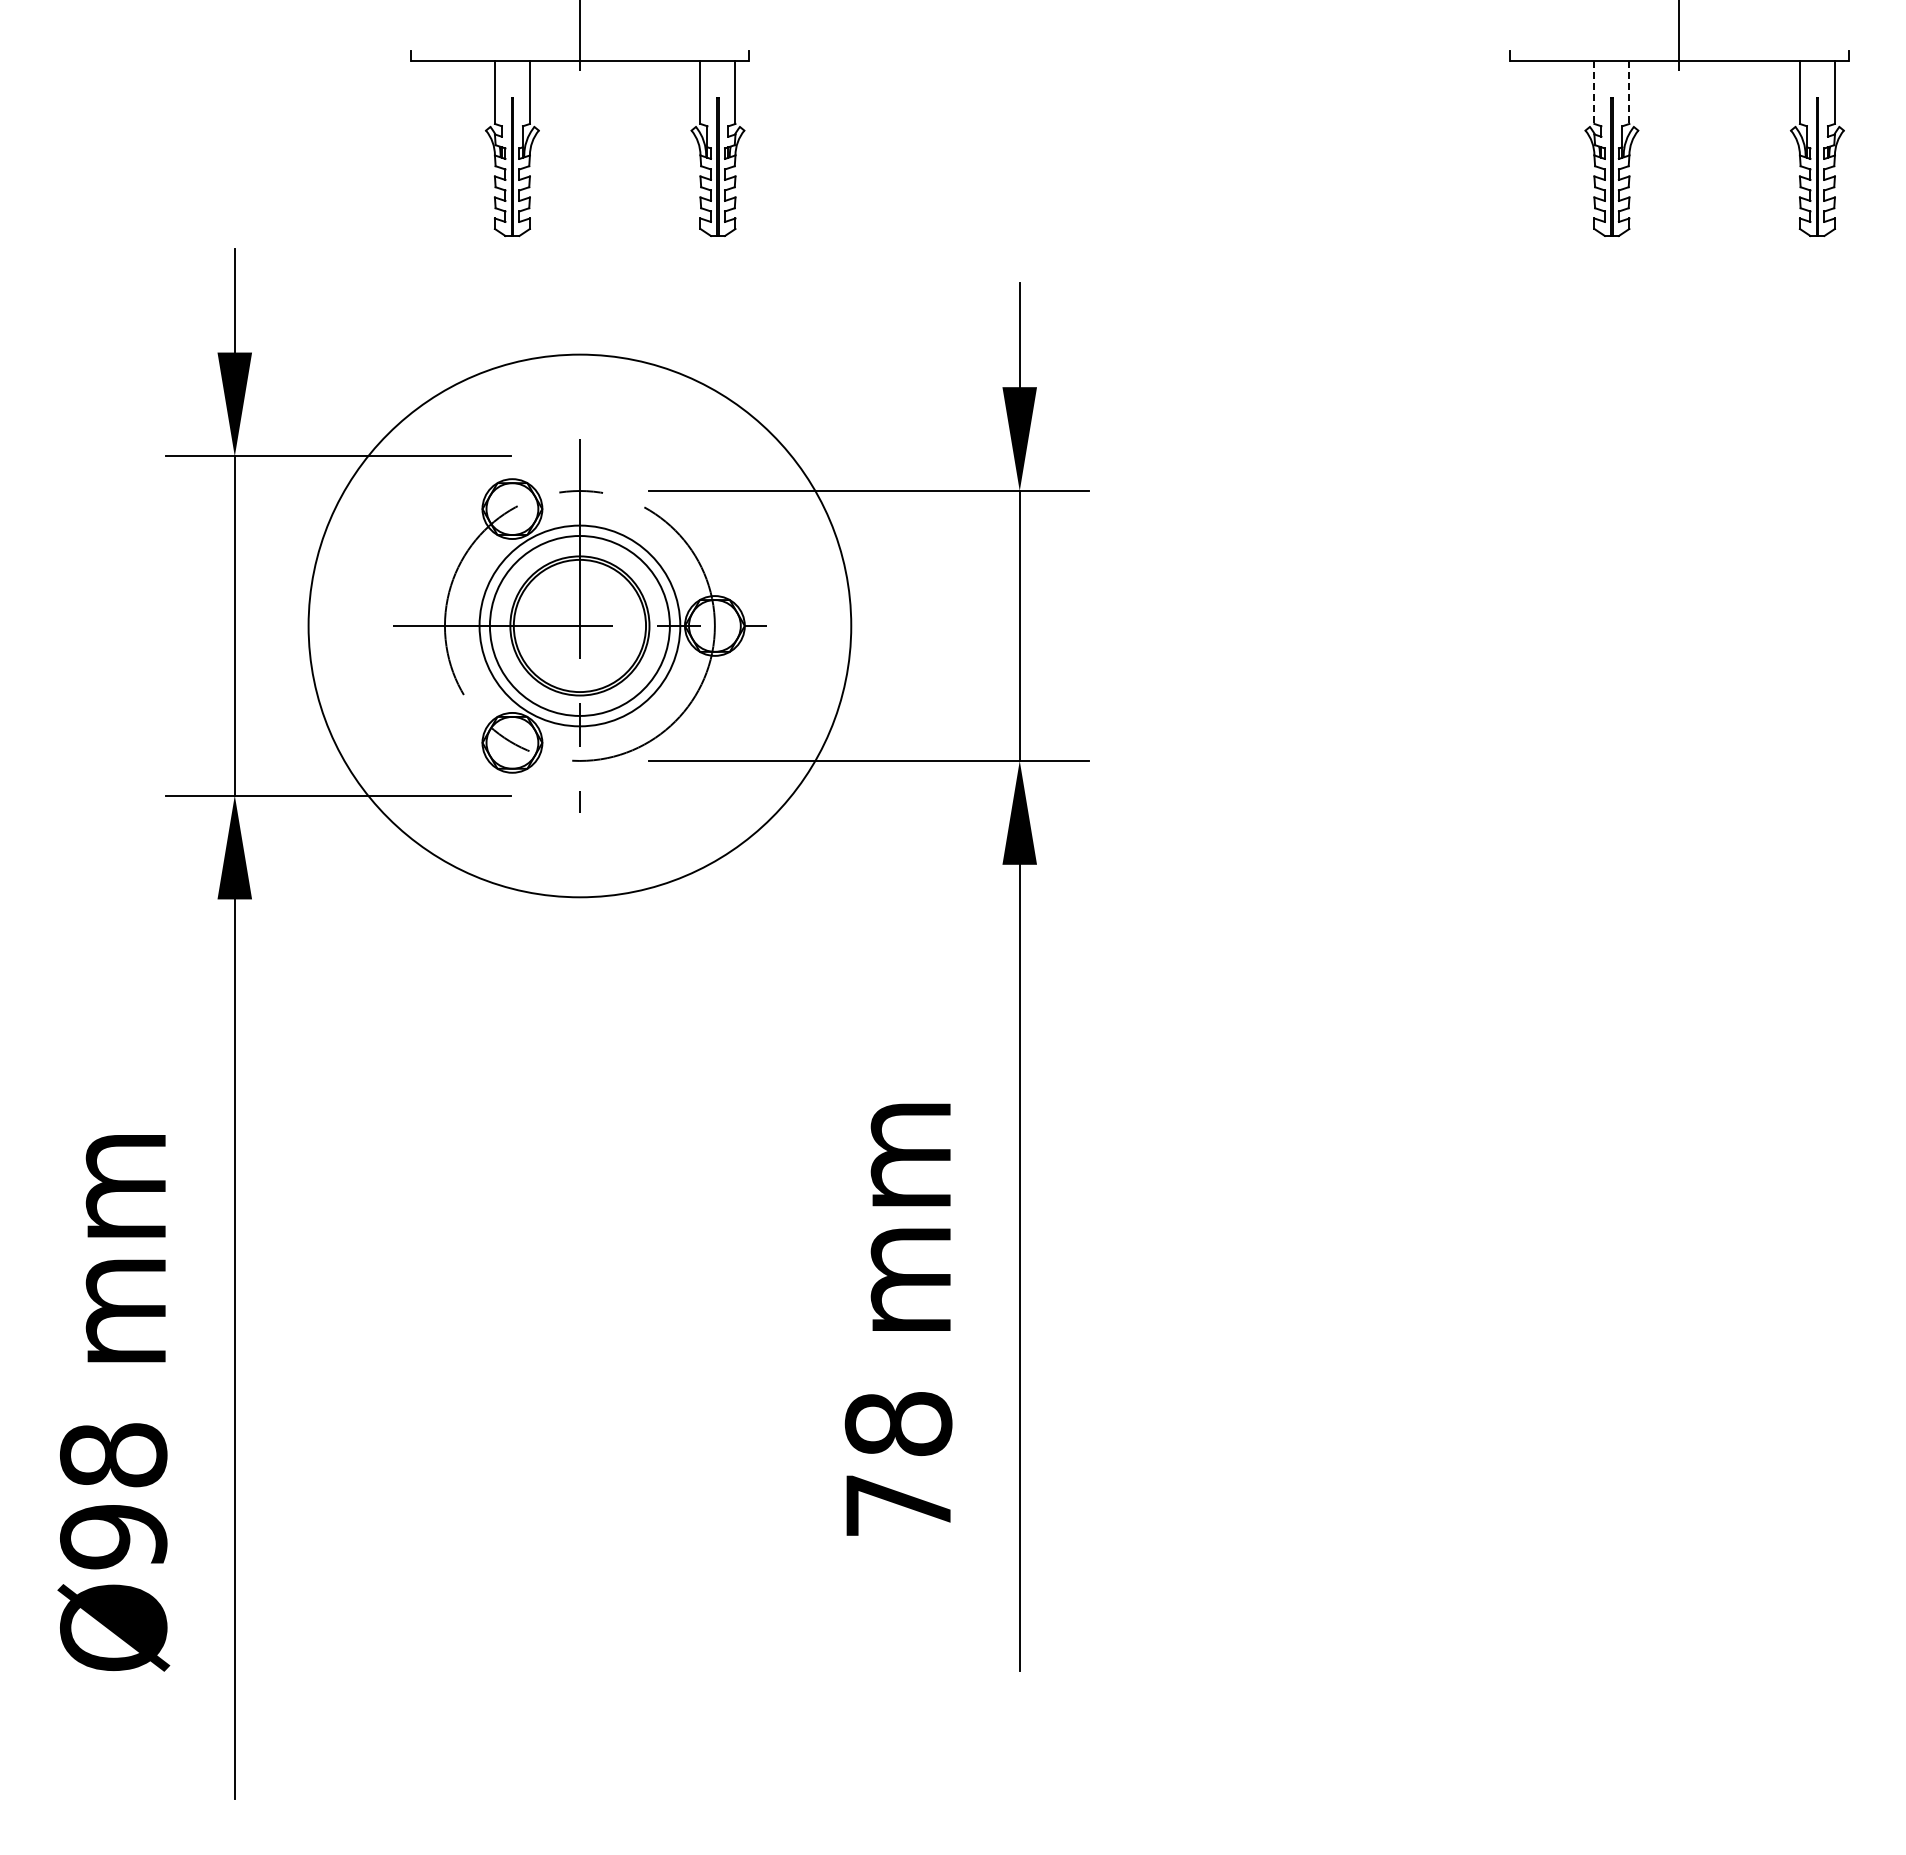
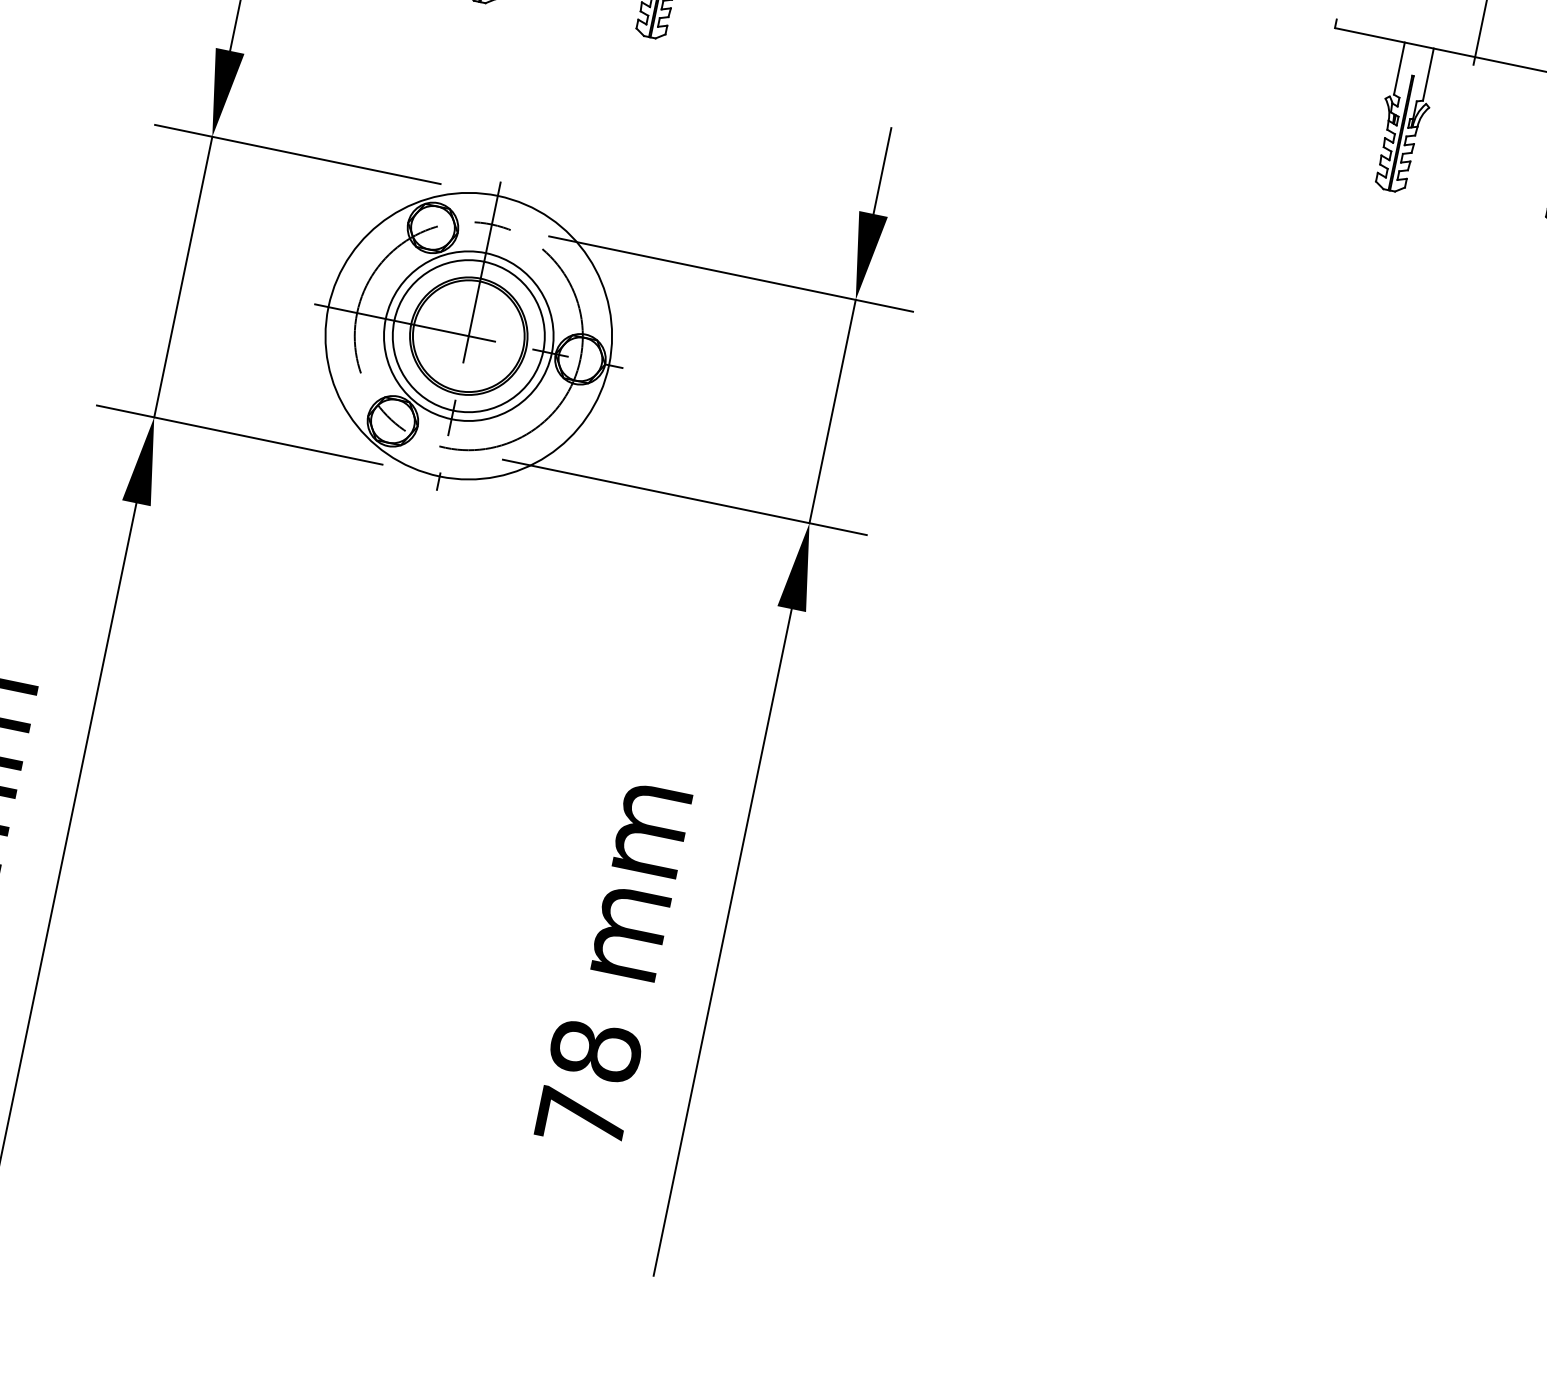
line: (1594, 92) -> (1399, 68), dashed -> solid
line: (1629, 92) -> (1428, 74), dashed -> solid
circle: (579, 625) -> (468, 335), size x0.62

